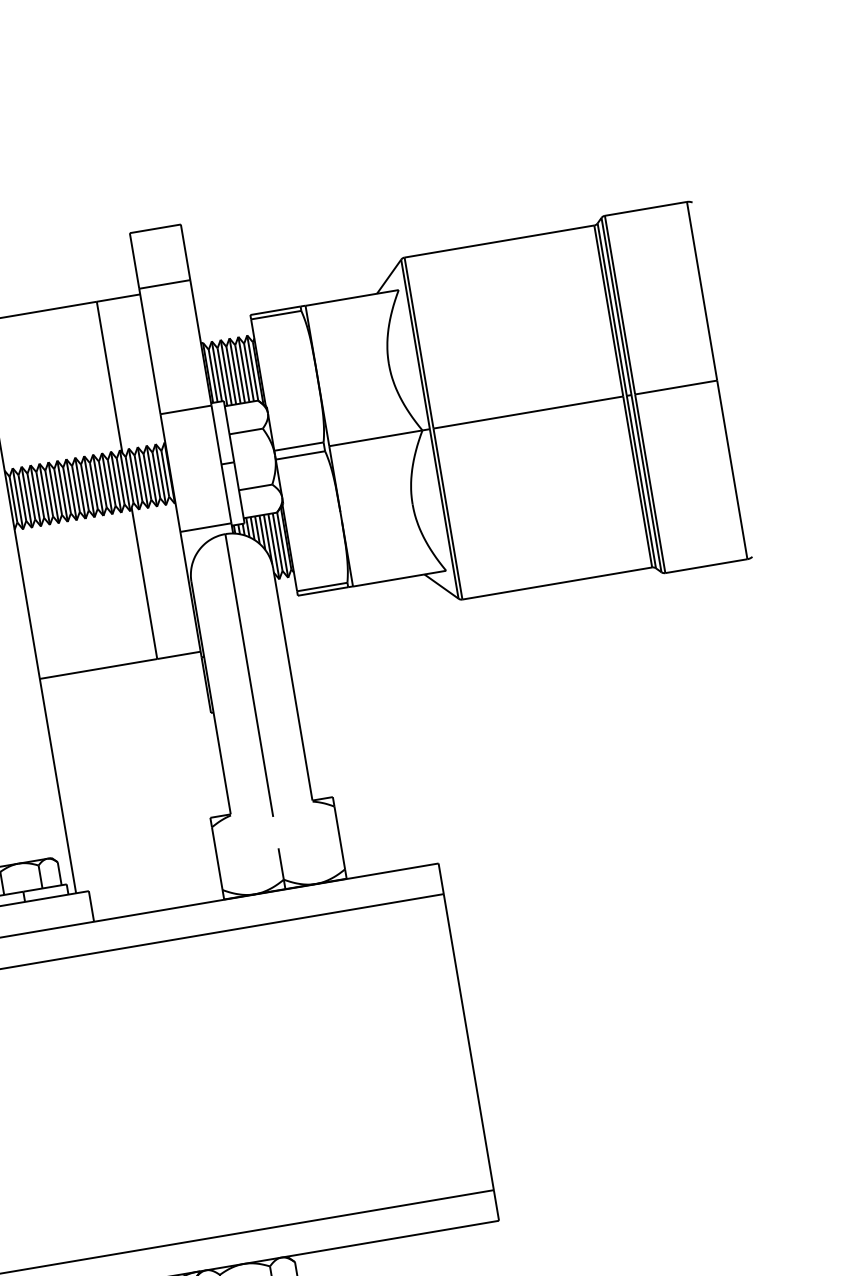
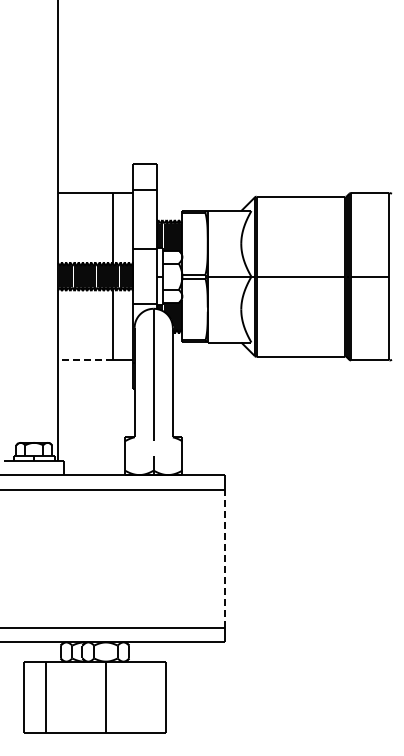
line: (98, 669) -> (85, 360), solid -> dashed
line: (468, 1041) -> (225, 558), solid -> dashed

